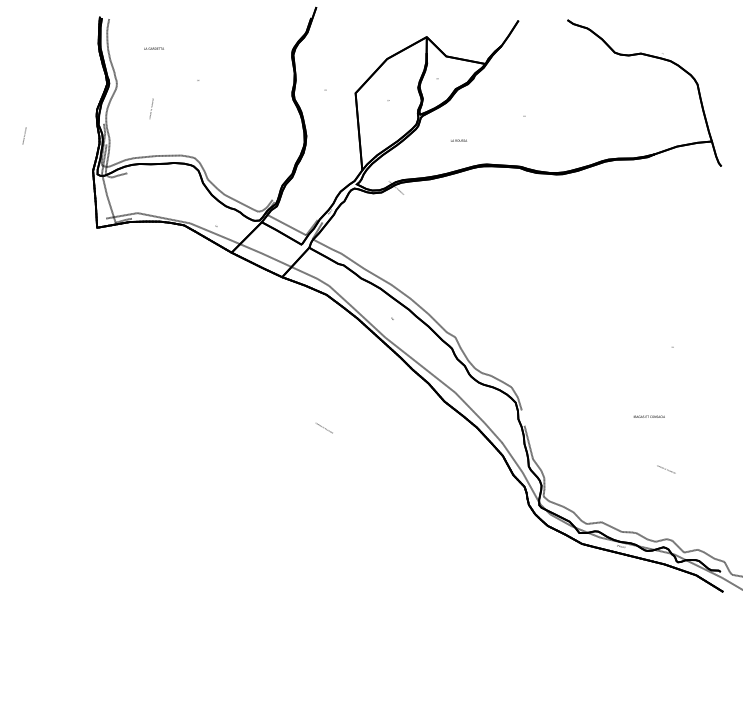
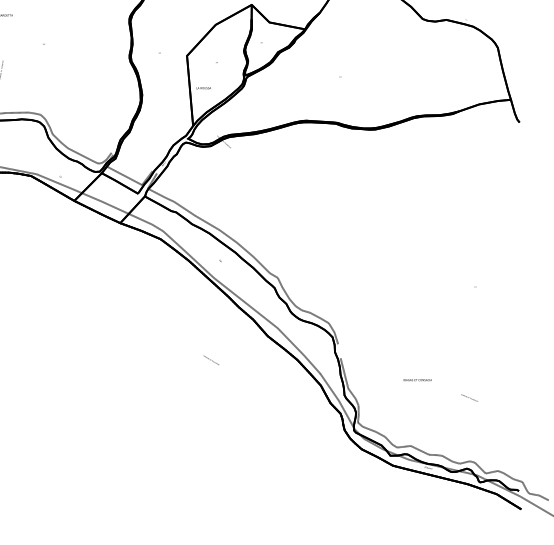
text: (458, 140) -> (203, 87), moved
text: (648, 416) -> (416, 379), moved
text: (323, 428) -> (210, 360), moved

